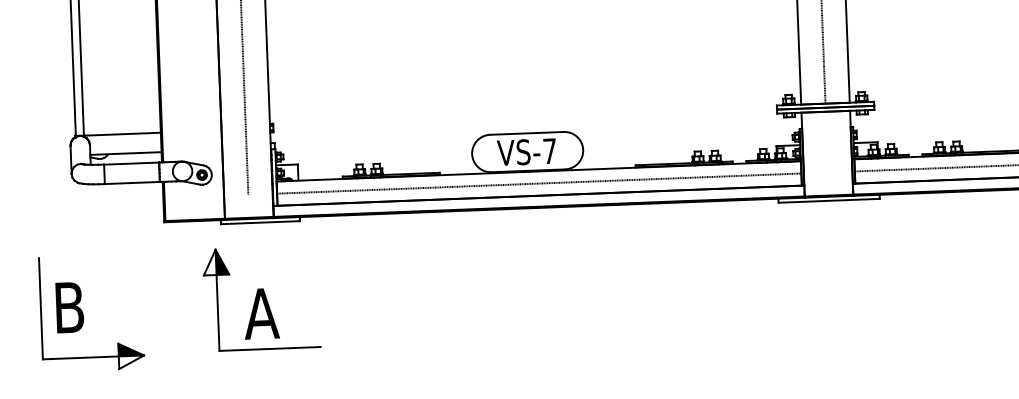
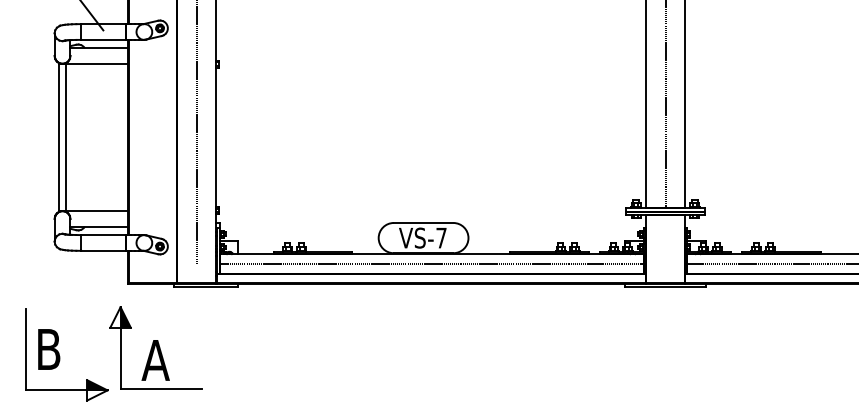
part: (260, 297) -> (155, 347), moved

